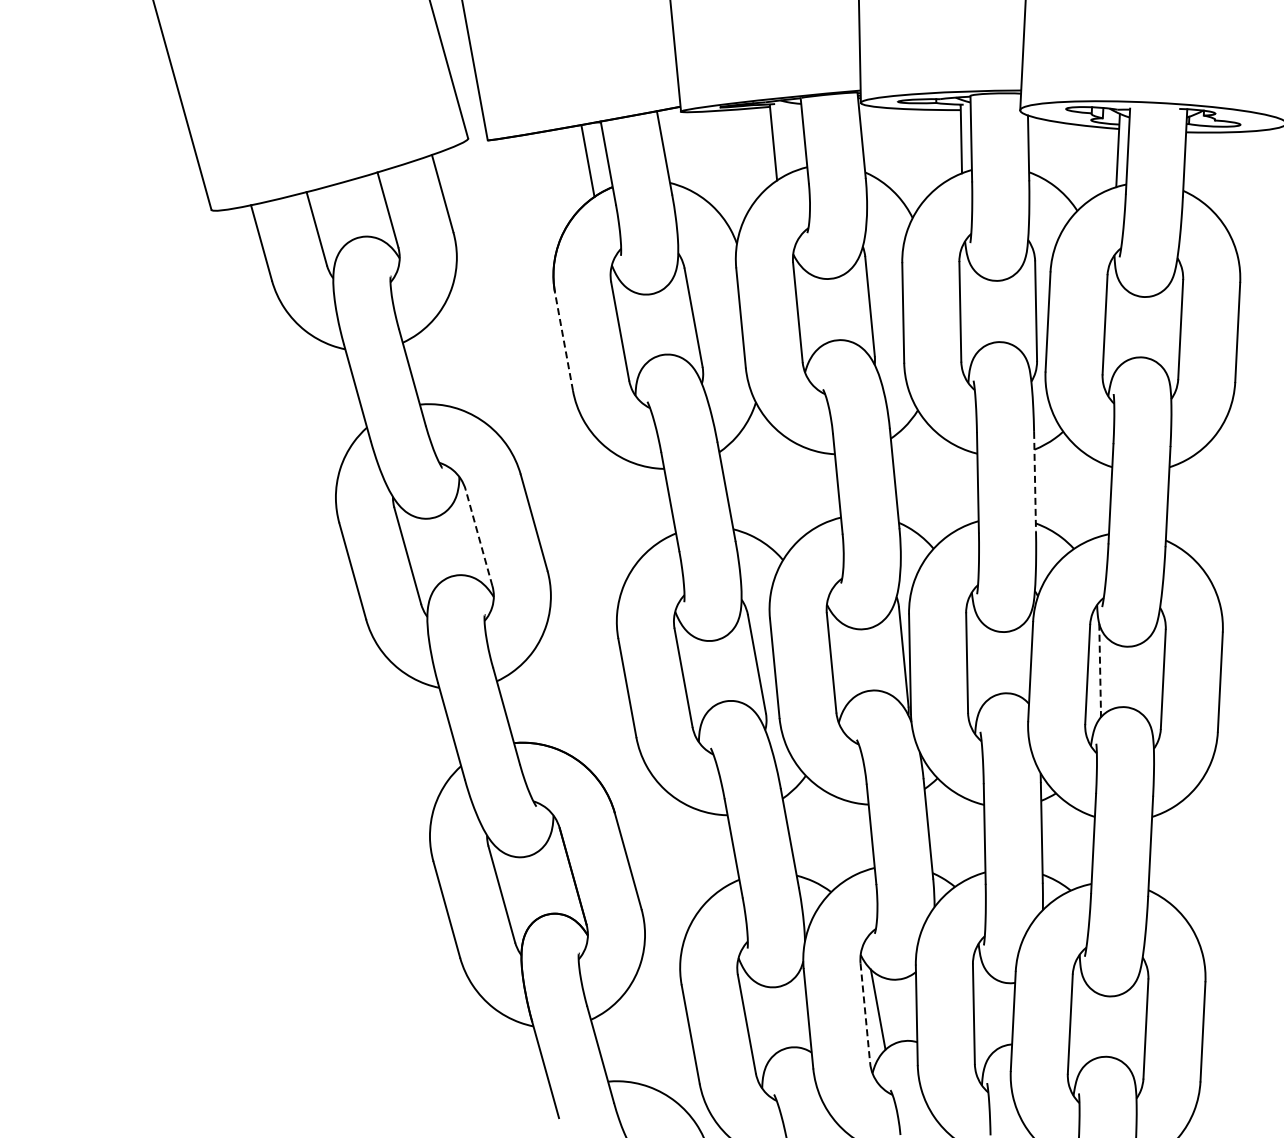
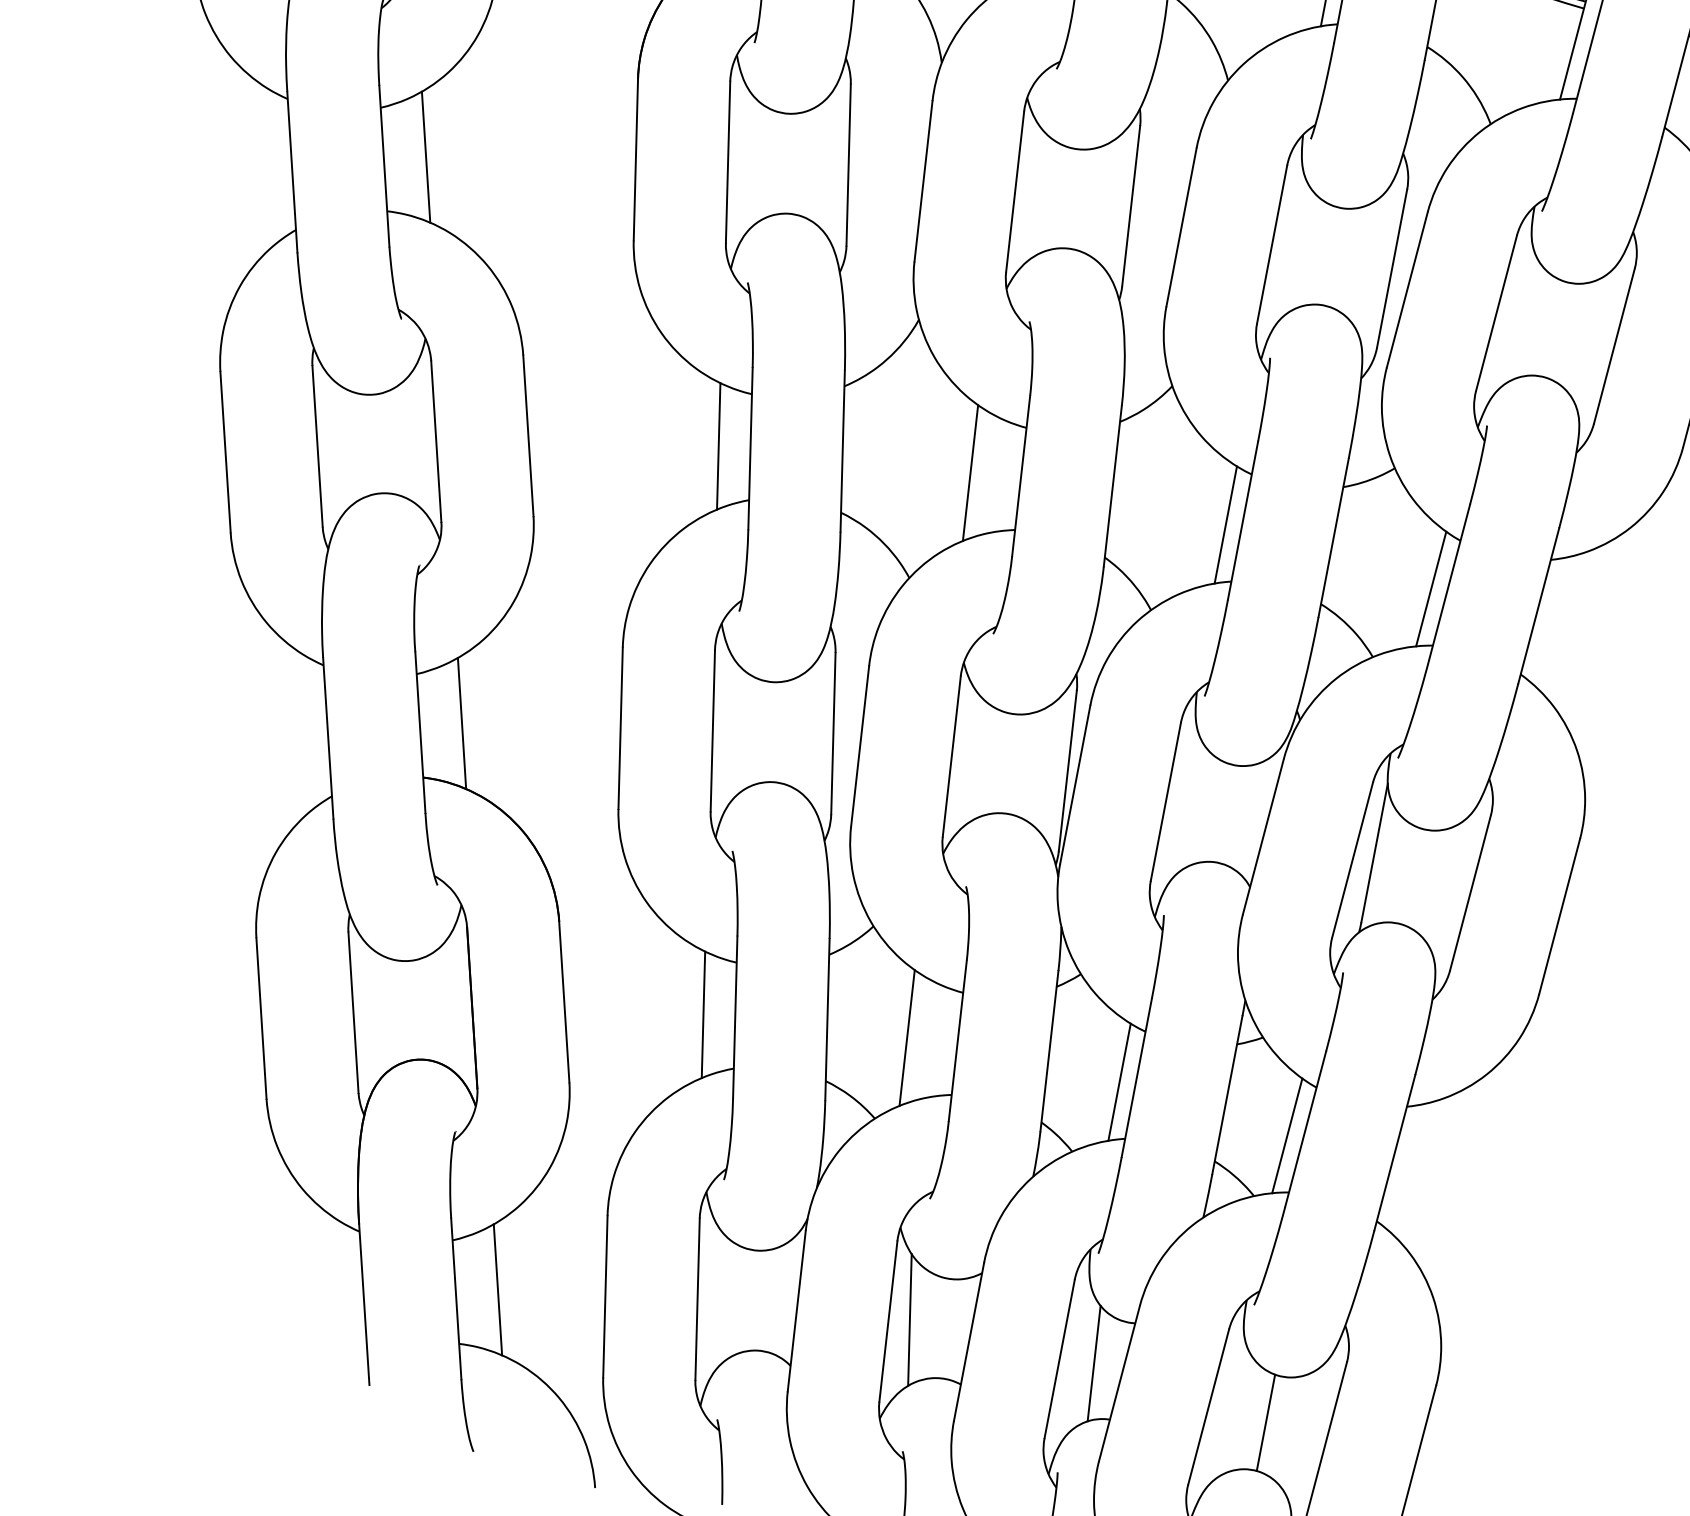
line: (564, 341) -> (636, 159), dashed -> solid
line: (436, 366) -> (426, 156), added
line: (1035, 481) -> (1334, 537), dashed -> solid
line: (967, 487) -> (1224, 524), added
line: (806, 488) -> (970, 472), added
line: (1100, 499) -> (1431, 587), added
line: (650, 504) -> (718, 445), added
line: (479, 537) -> (437, 441), dashed -> solid
line: (1100, 667) -> (1375, 853), dashed -> solid
line: (530, 705) -> (461, 723), added
line: (974, 838) -> (1119, 1081), added
line: (840, 839) -> (907, 1038), added
line: (1083, 849) -> (1287, 1135), added
line: (714, 850) -> (704, 1013), added
line: (994, 1012) -> (1092, 1363), added
line: (865, 1013) -> (888, 1321), dashed -> solid
line: (1106, 1026) -> (1265, 1422), added
line: (624, 1043) -> (497, 1289), added

